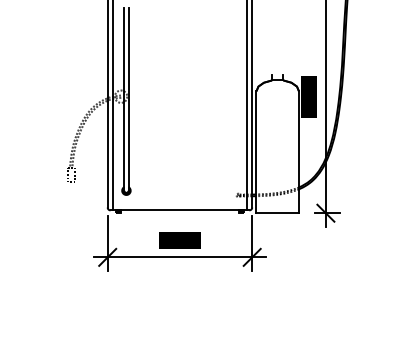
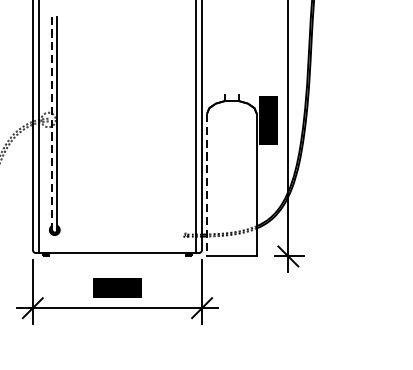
line: (124, 100) -> (52, 124), solid -> dashed
line: (256, 152) -> (207, 185), solid -> dashed

